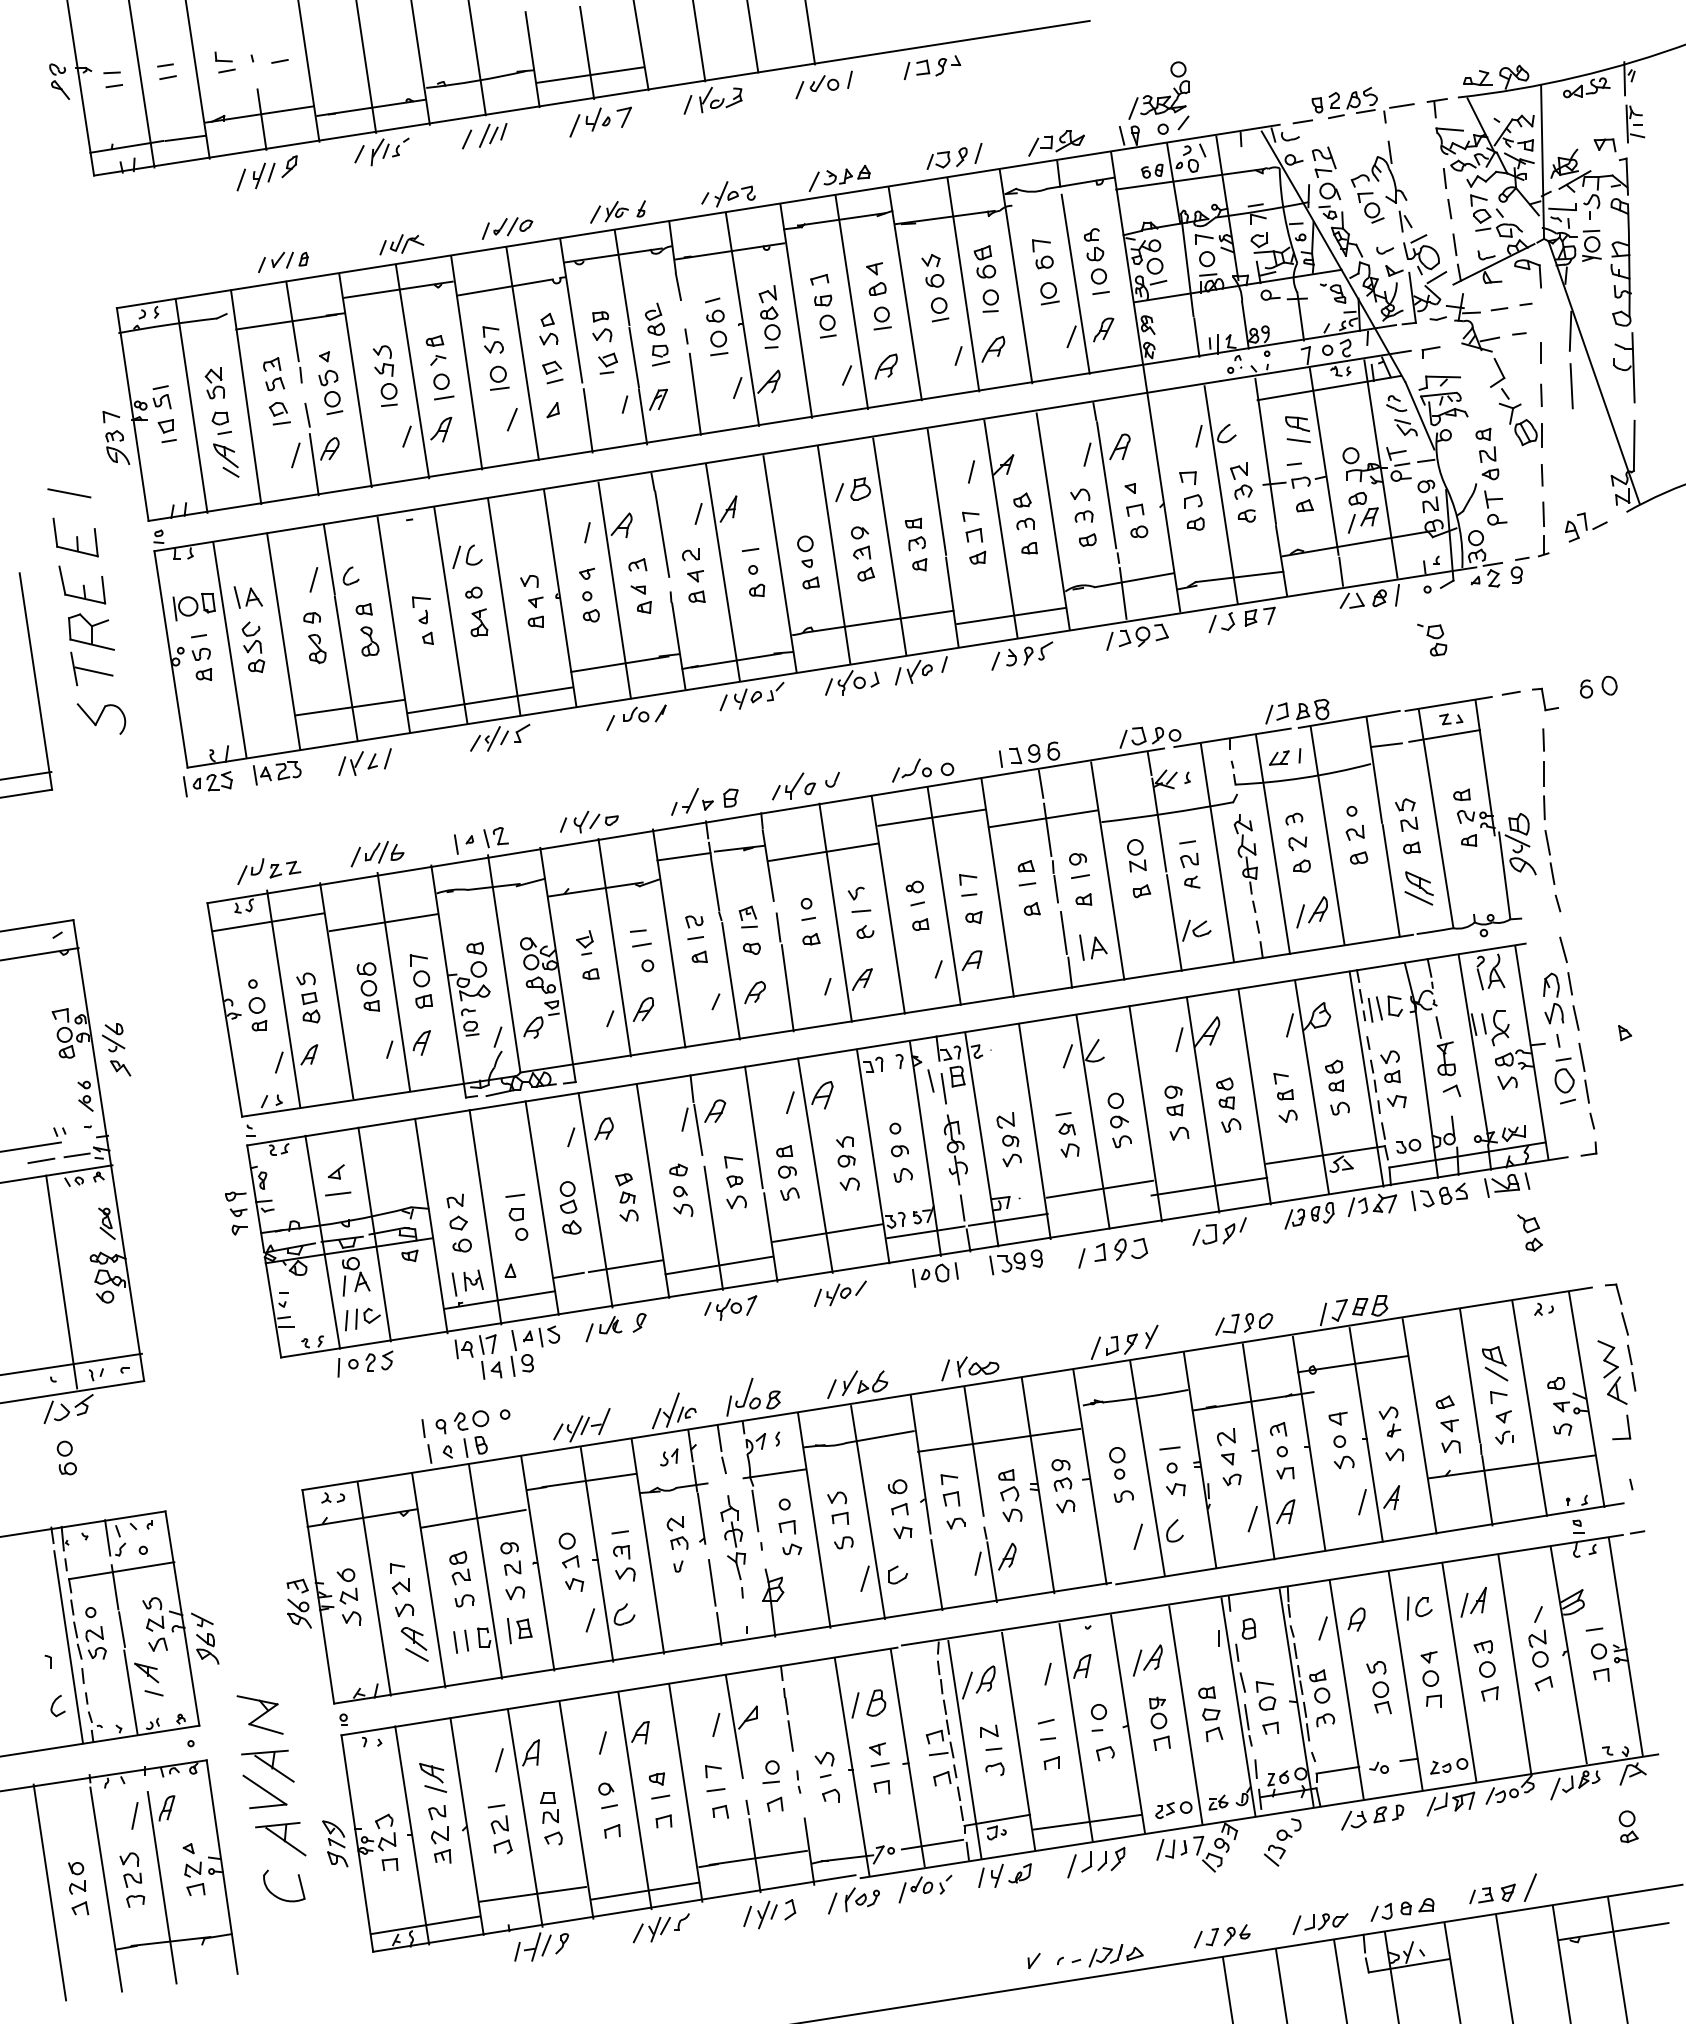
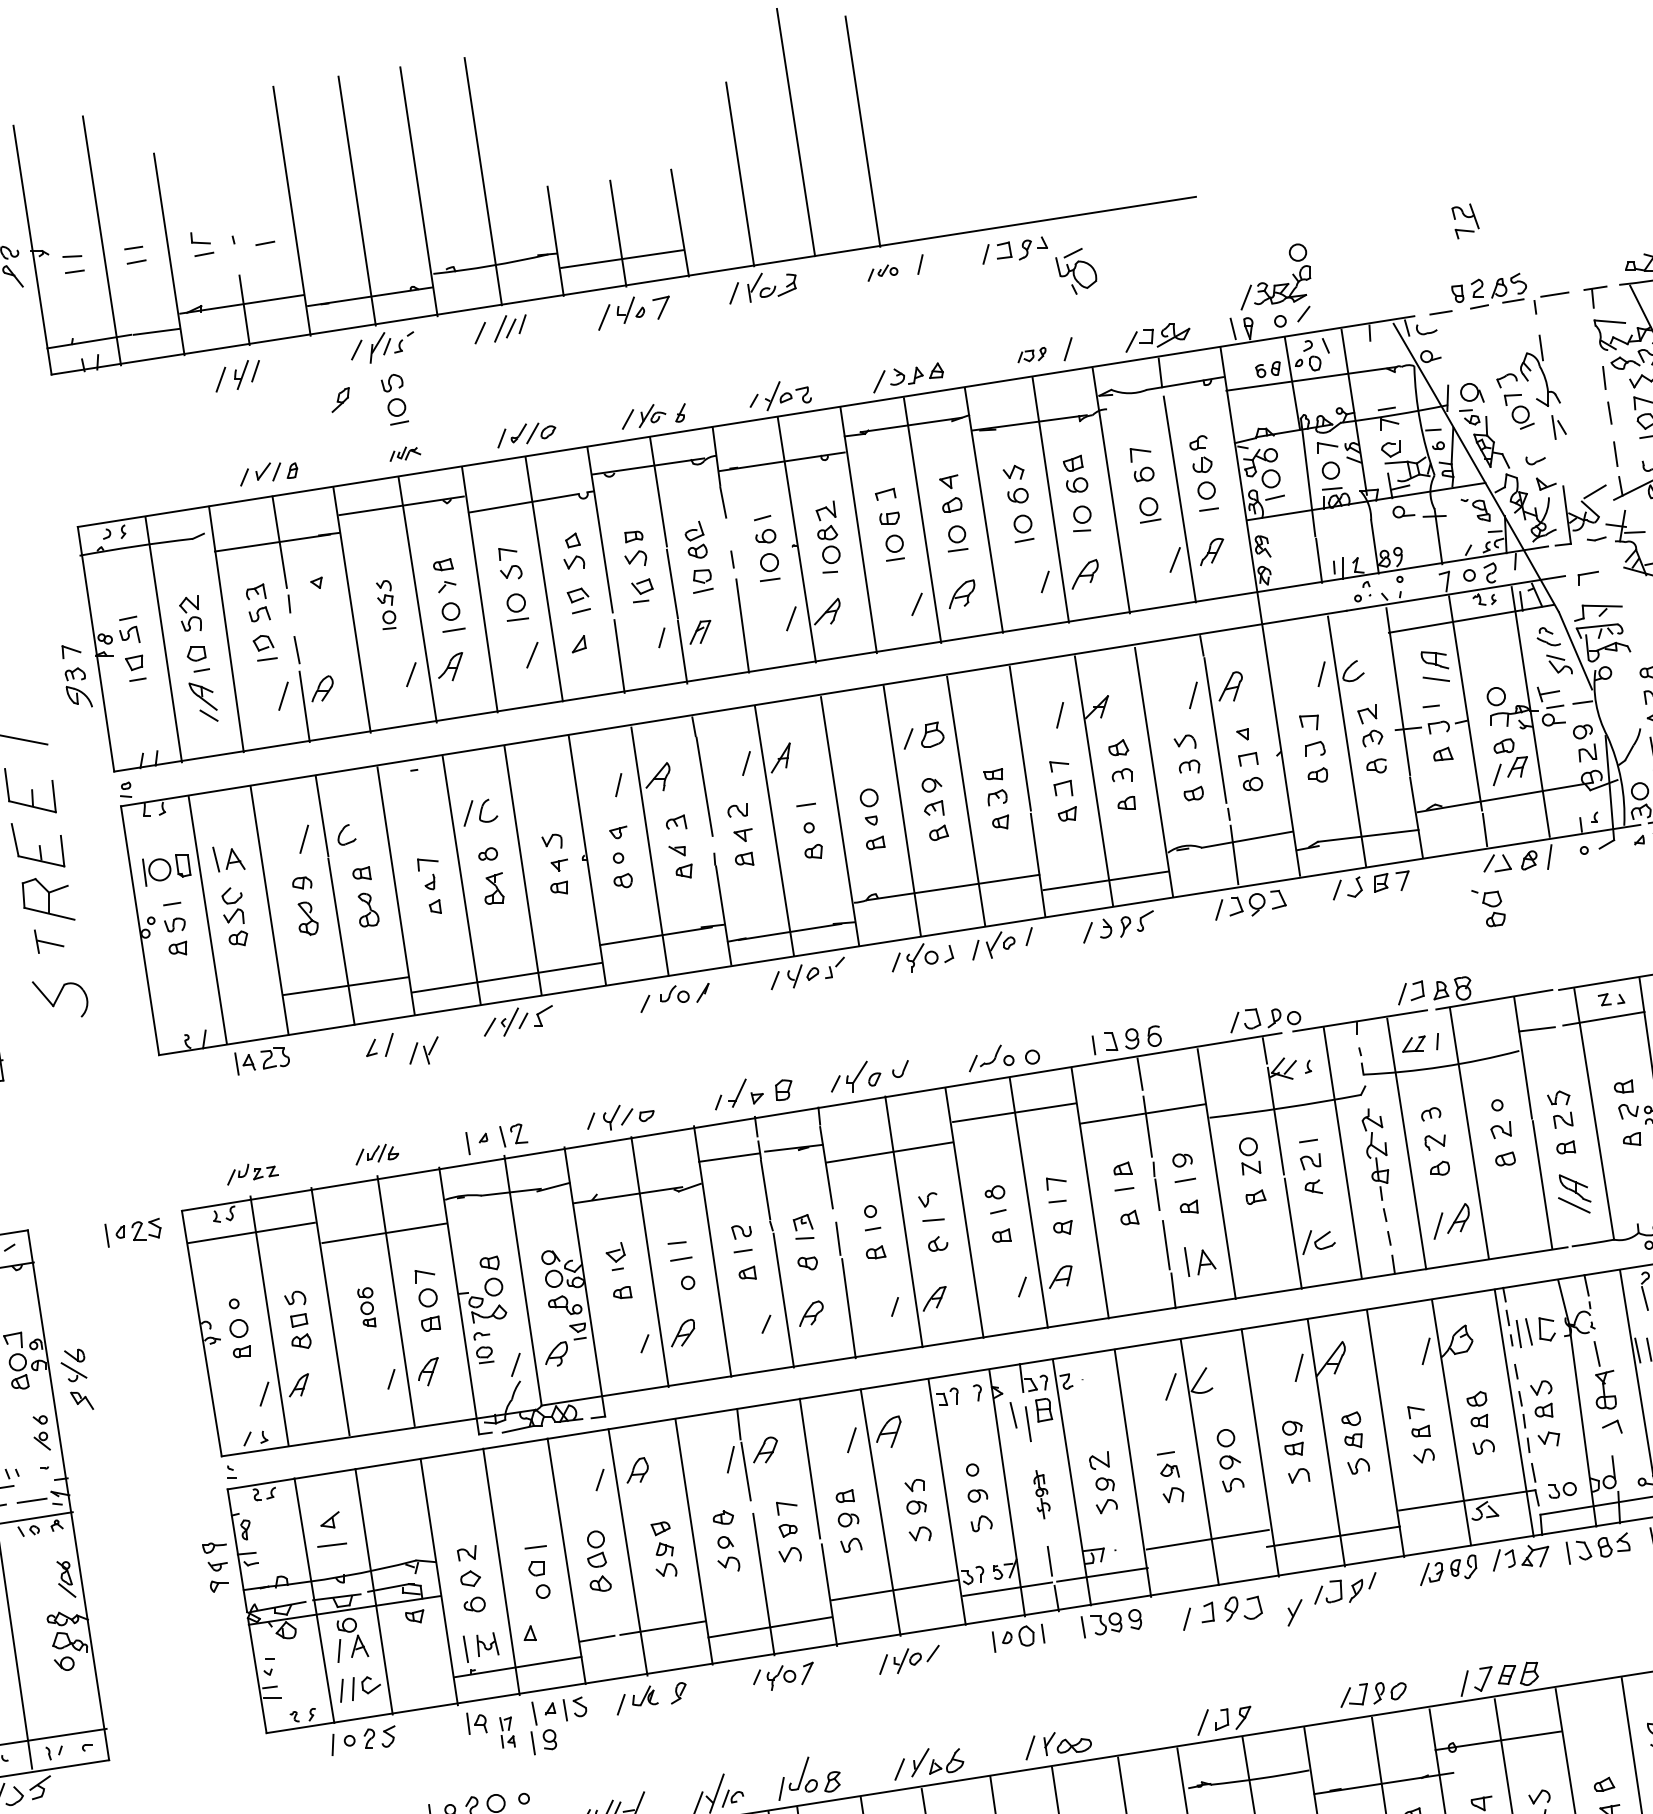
part: (817, 87) -> (883, 273), size x0.6
part: (946, 158) -> (1031, 354), size x0.6
part: (1323, 161) -> (1464, 220), moved
part: (289, 166) -> (340, 399), moved
part: (401, 244) -> (404, 453), size x0.6
part: (1421, 254) -> (1076, 271), moved
part: (384, 375) -> (385, 604), size x0.7
part: (330, 392) -> (394, 399), moved
part: (1432, 639) -> (1488, 907), moved
part: (91, 668) -> (48, 941), size x0.6
part: (350, 763) -> (423, 1050), moved
part: (207, 784) -> (132, 1233), moved
part: (377, 854) -> (377, 1154), size x0.7
part: (269, 871) -> (253, 1174), size x0.7
part: (367, 986) -> (365, 1306), size x0.7
part: (955, 1149) -> (1041, 1494), size x0.6
part: (1151, 1336) -> (1294, 1612), moved
part: (490, 1356) -> (507, 1731), size x0.6

